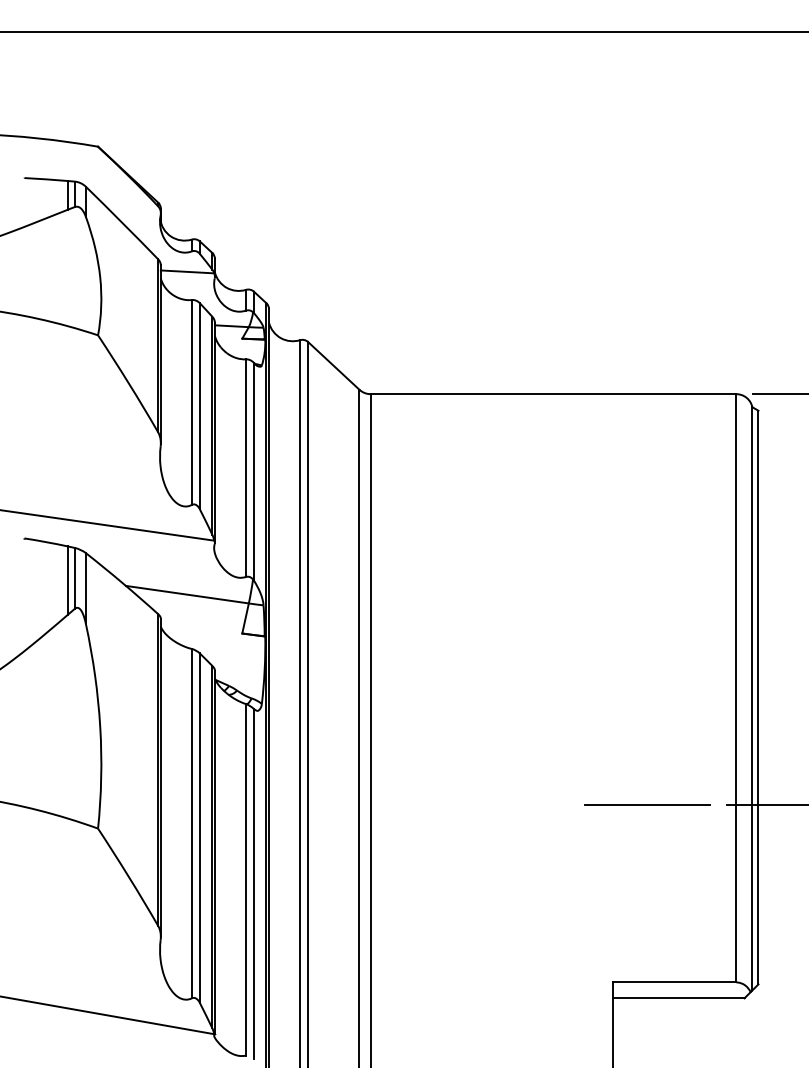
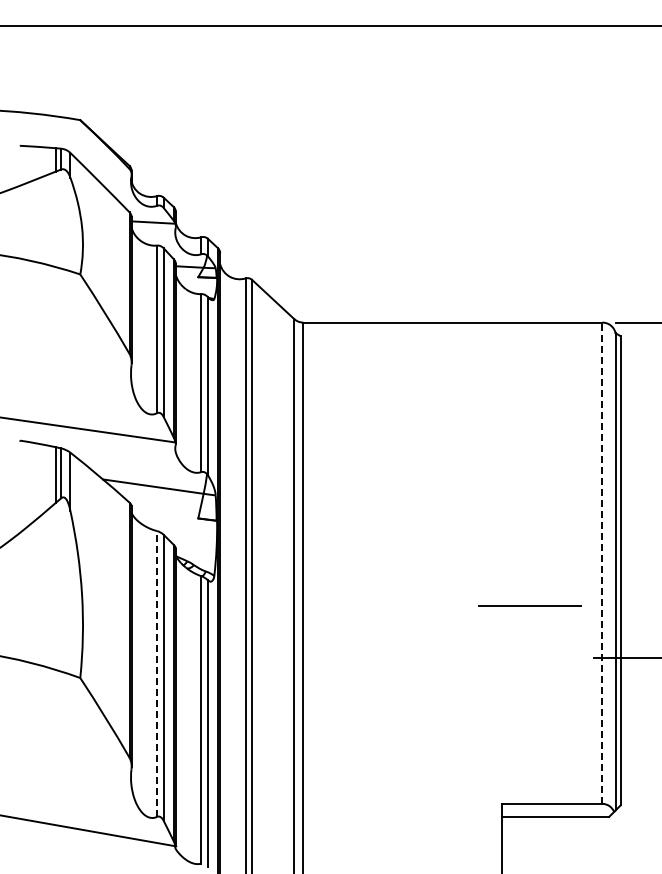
line: (736, 688) -> (602, 563), solid -> dashed
line: (647, 803) -> (529, 605), moved
line: (192, 823) -> (157, 673), solid -> dashed

